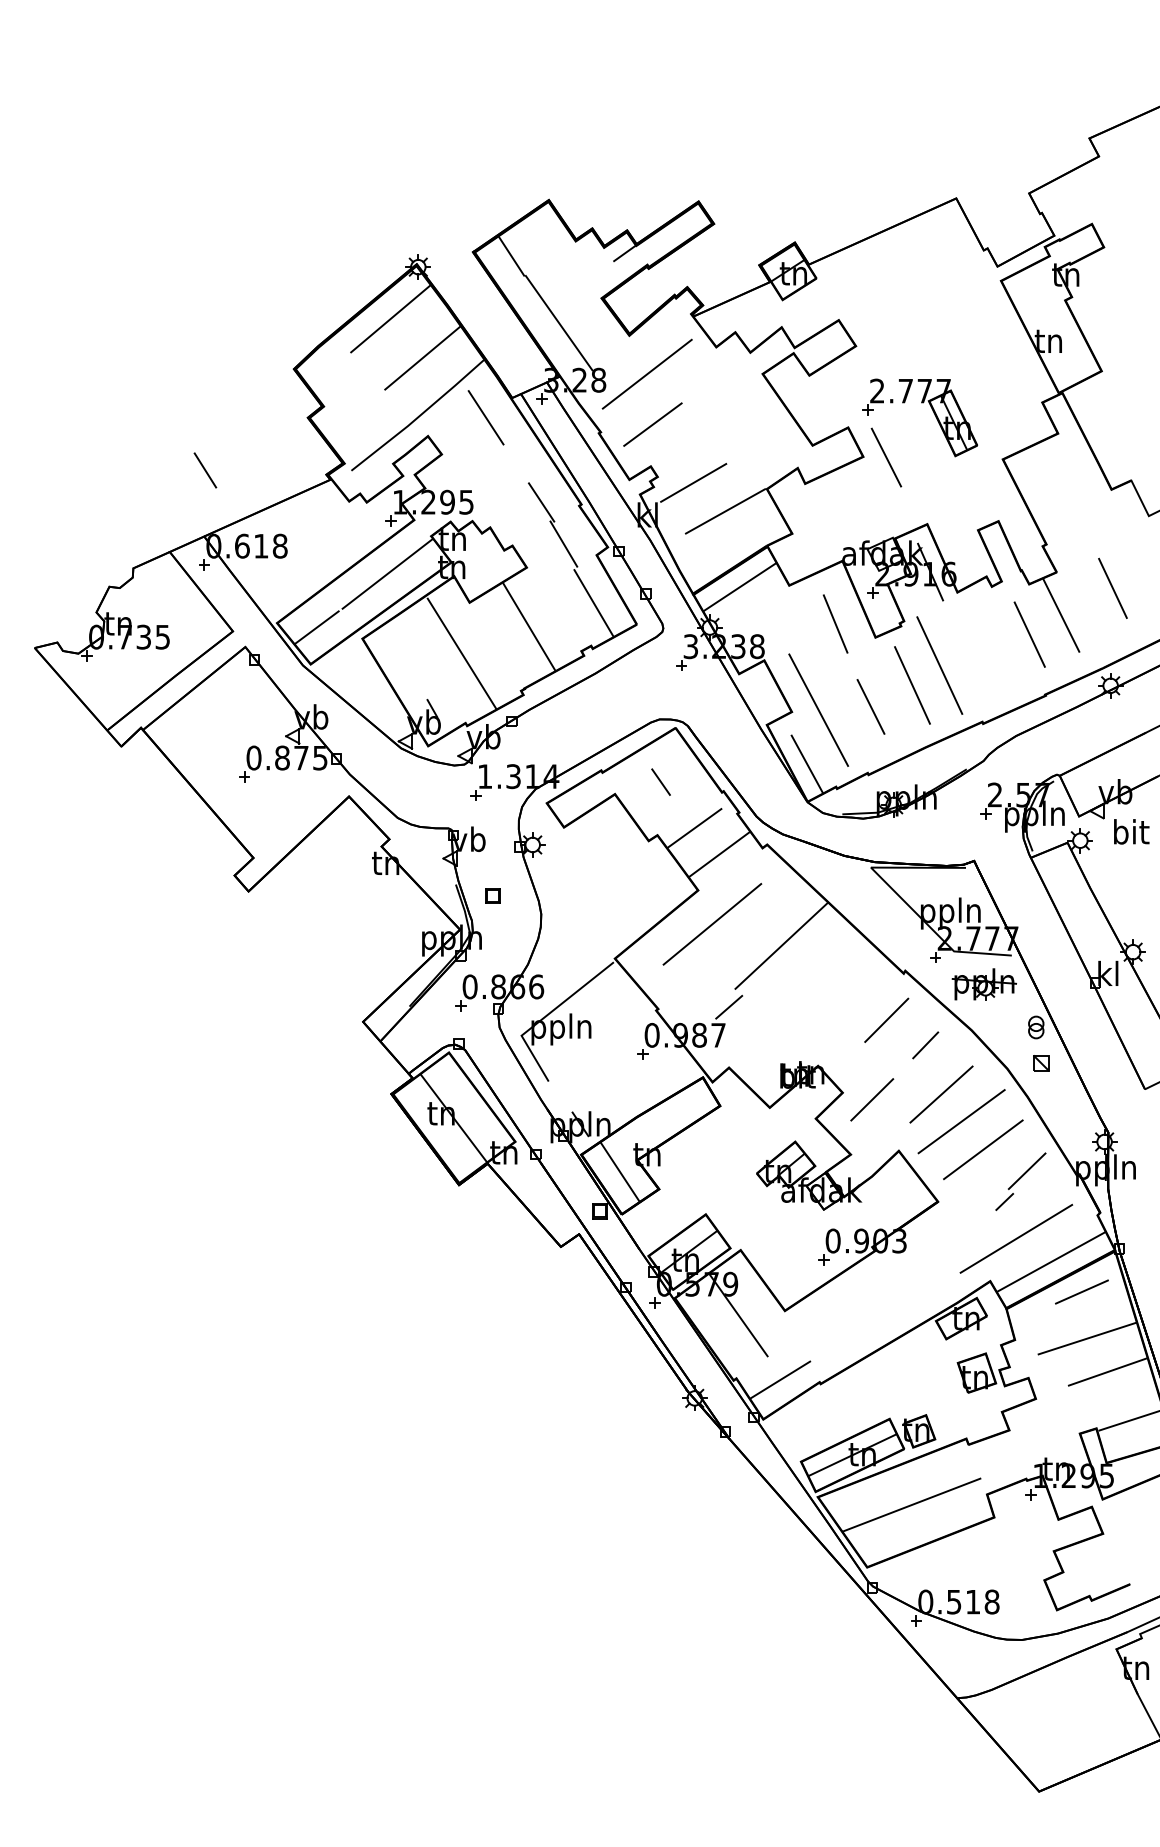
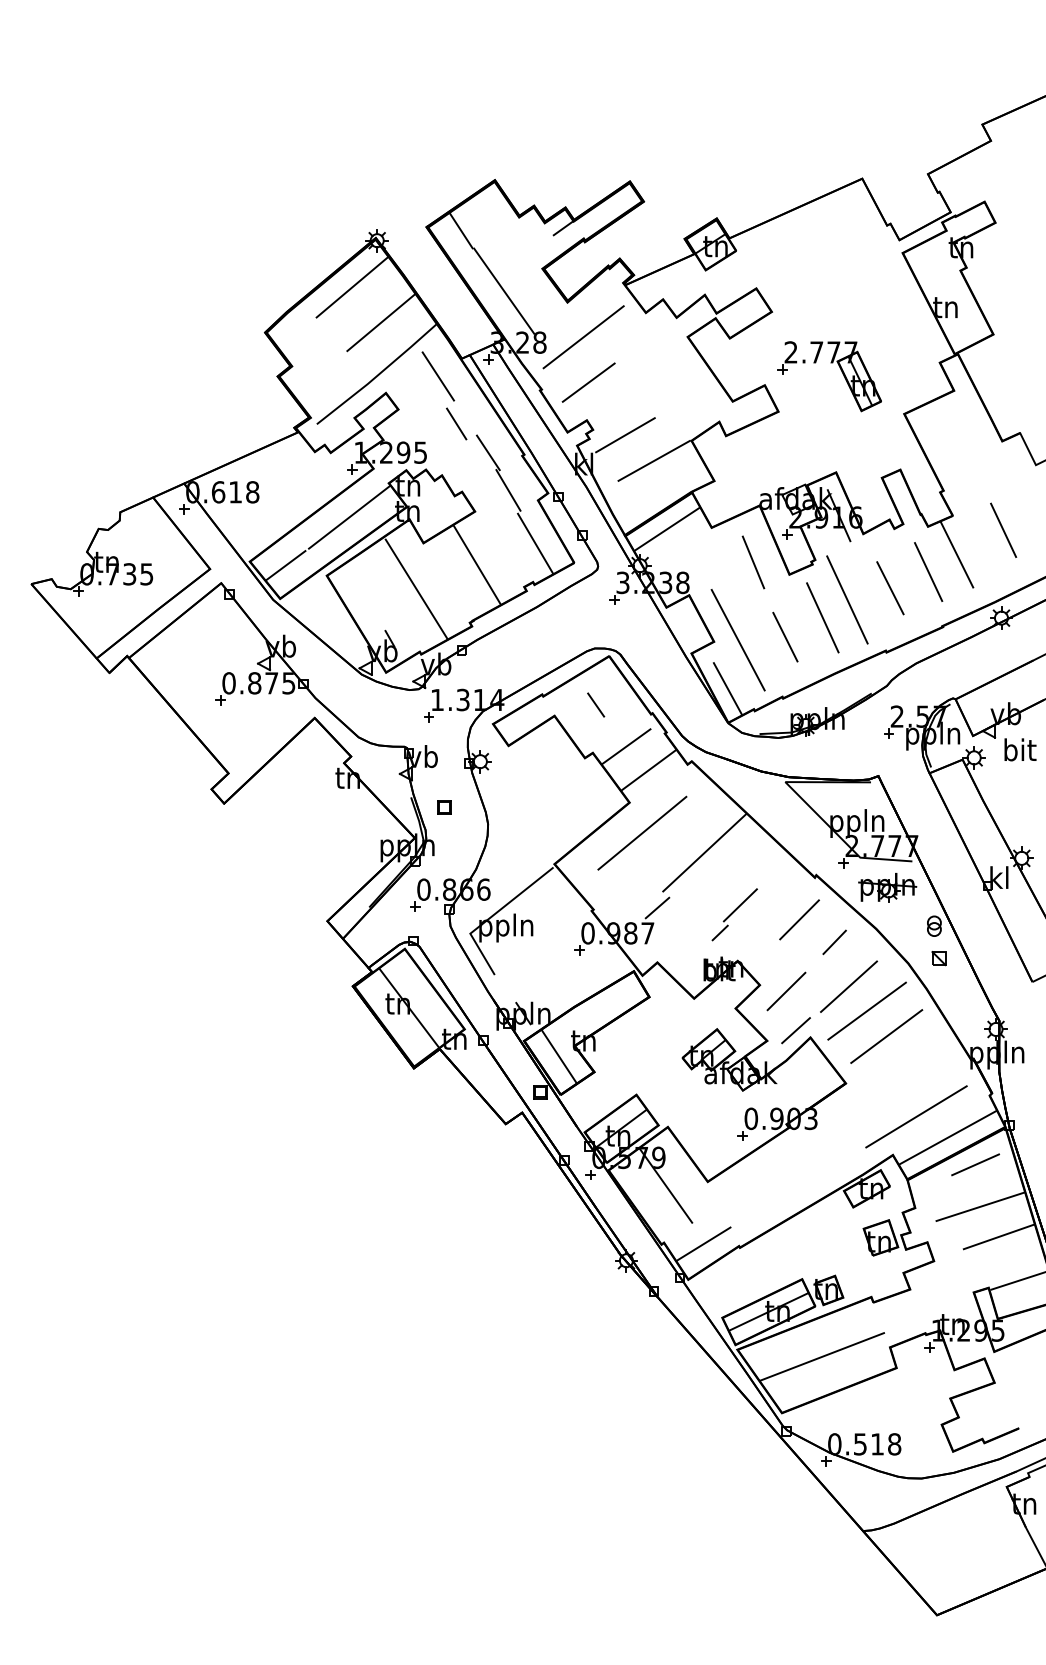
line: (886, 457) -> (890, 588), moved
line: (205, 470) -> (456, 424), moved
line: (882, 1143) -> (795, 1030), added
part: (1020, 1181) -> (734, 914), moved

